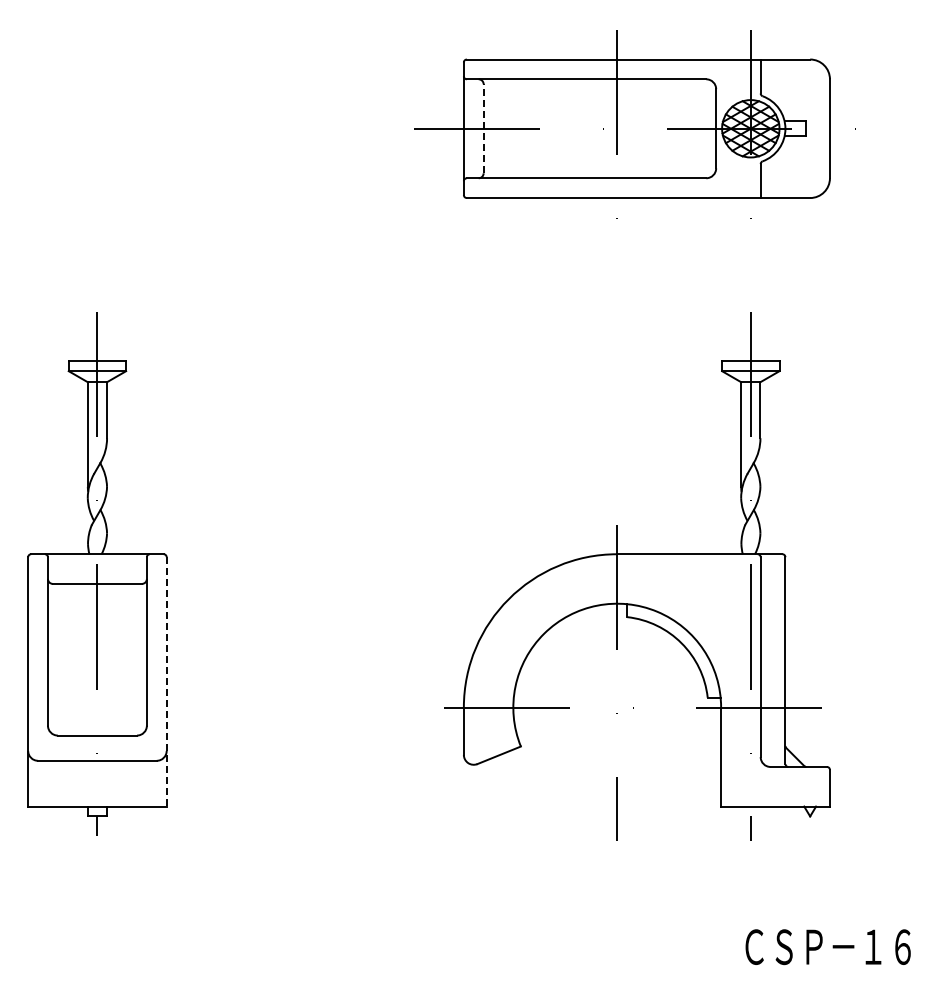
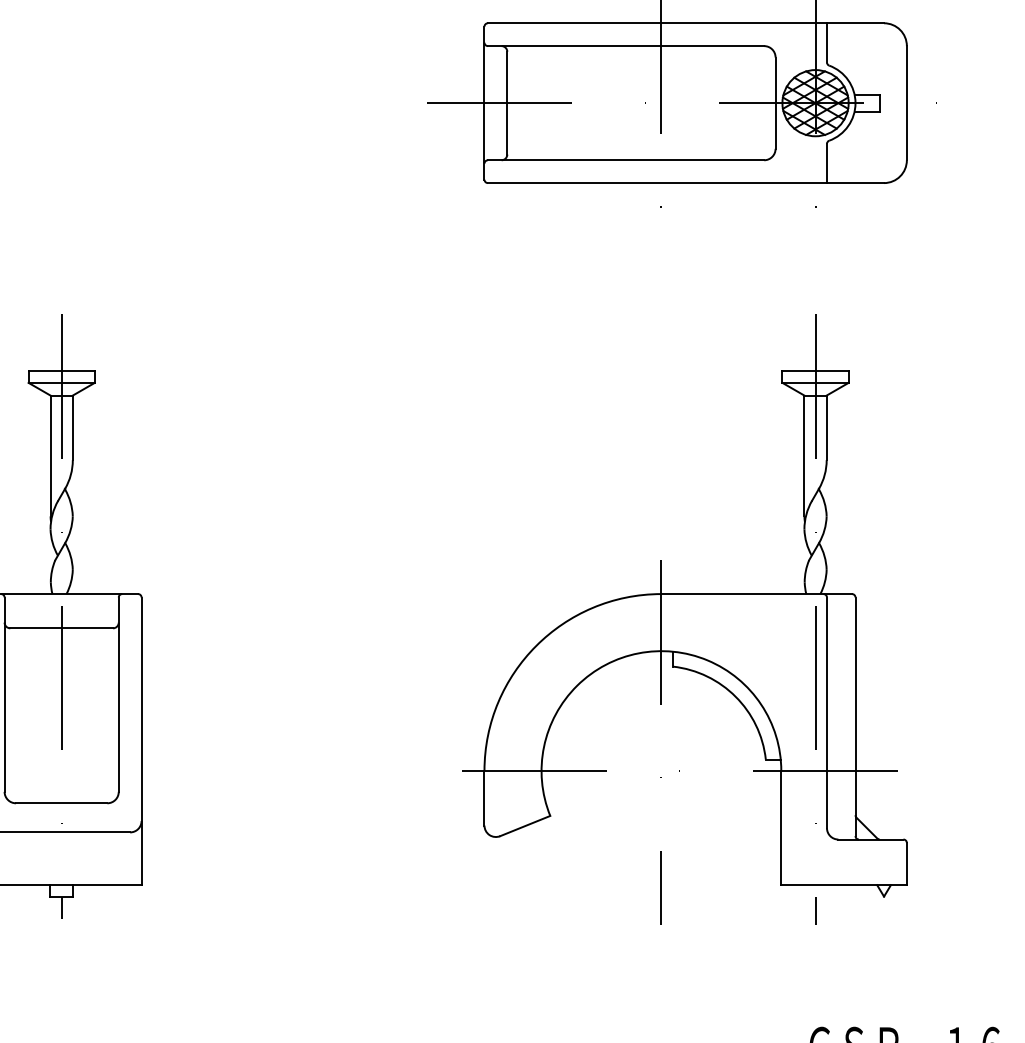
line: (483, 128) -> (507, 102), dashed -> solid
line: (166, 681) -> (141, 740), dashed -> solid

